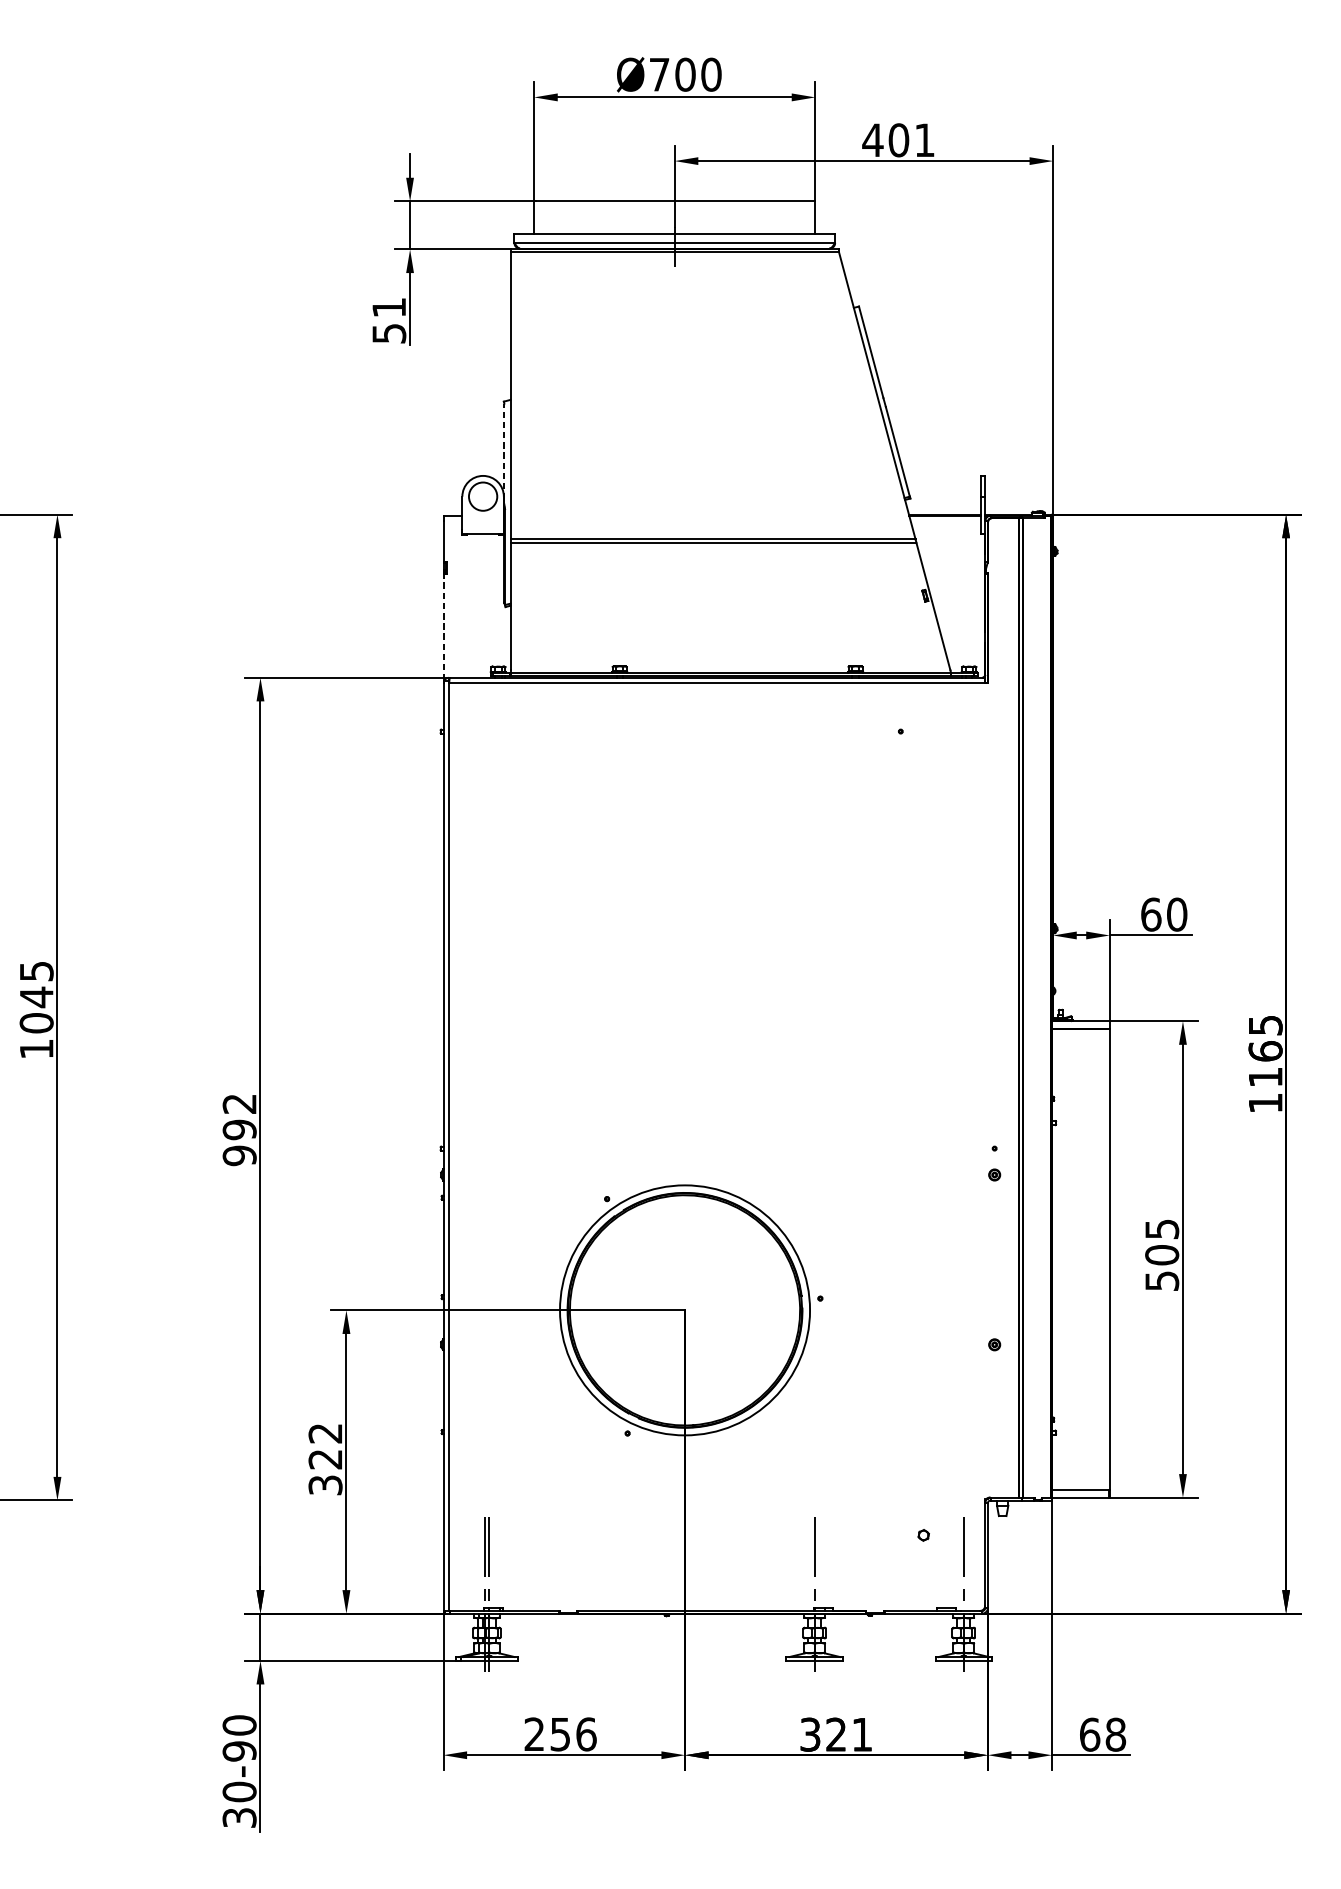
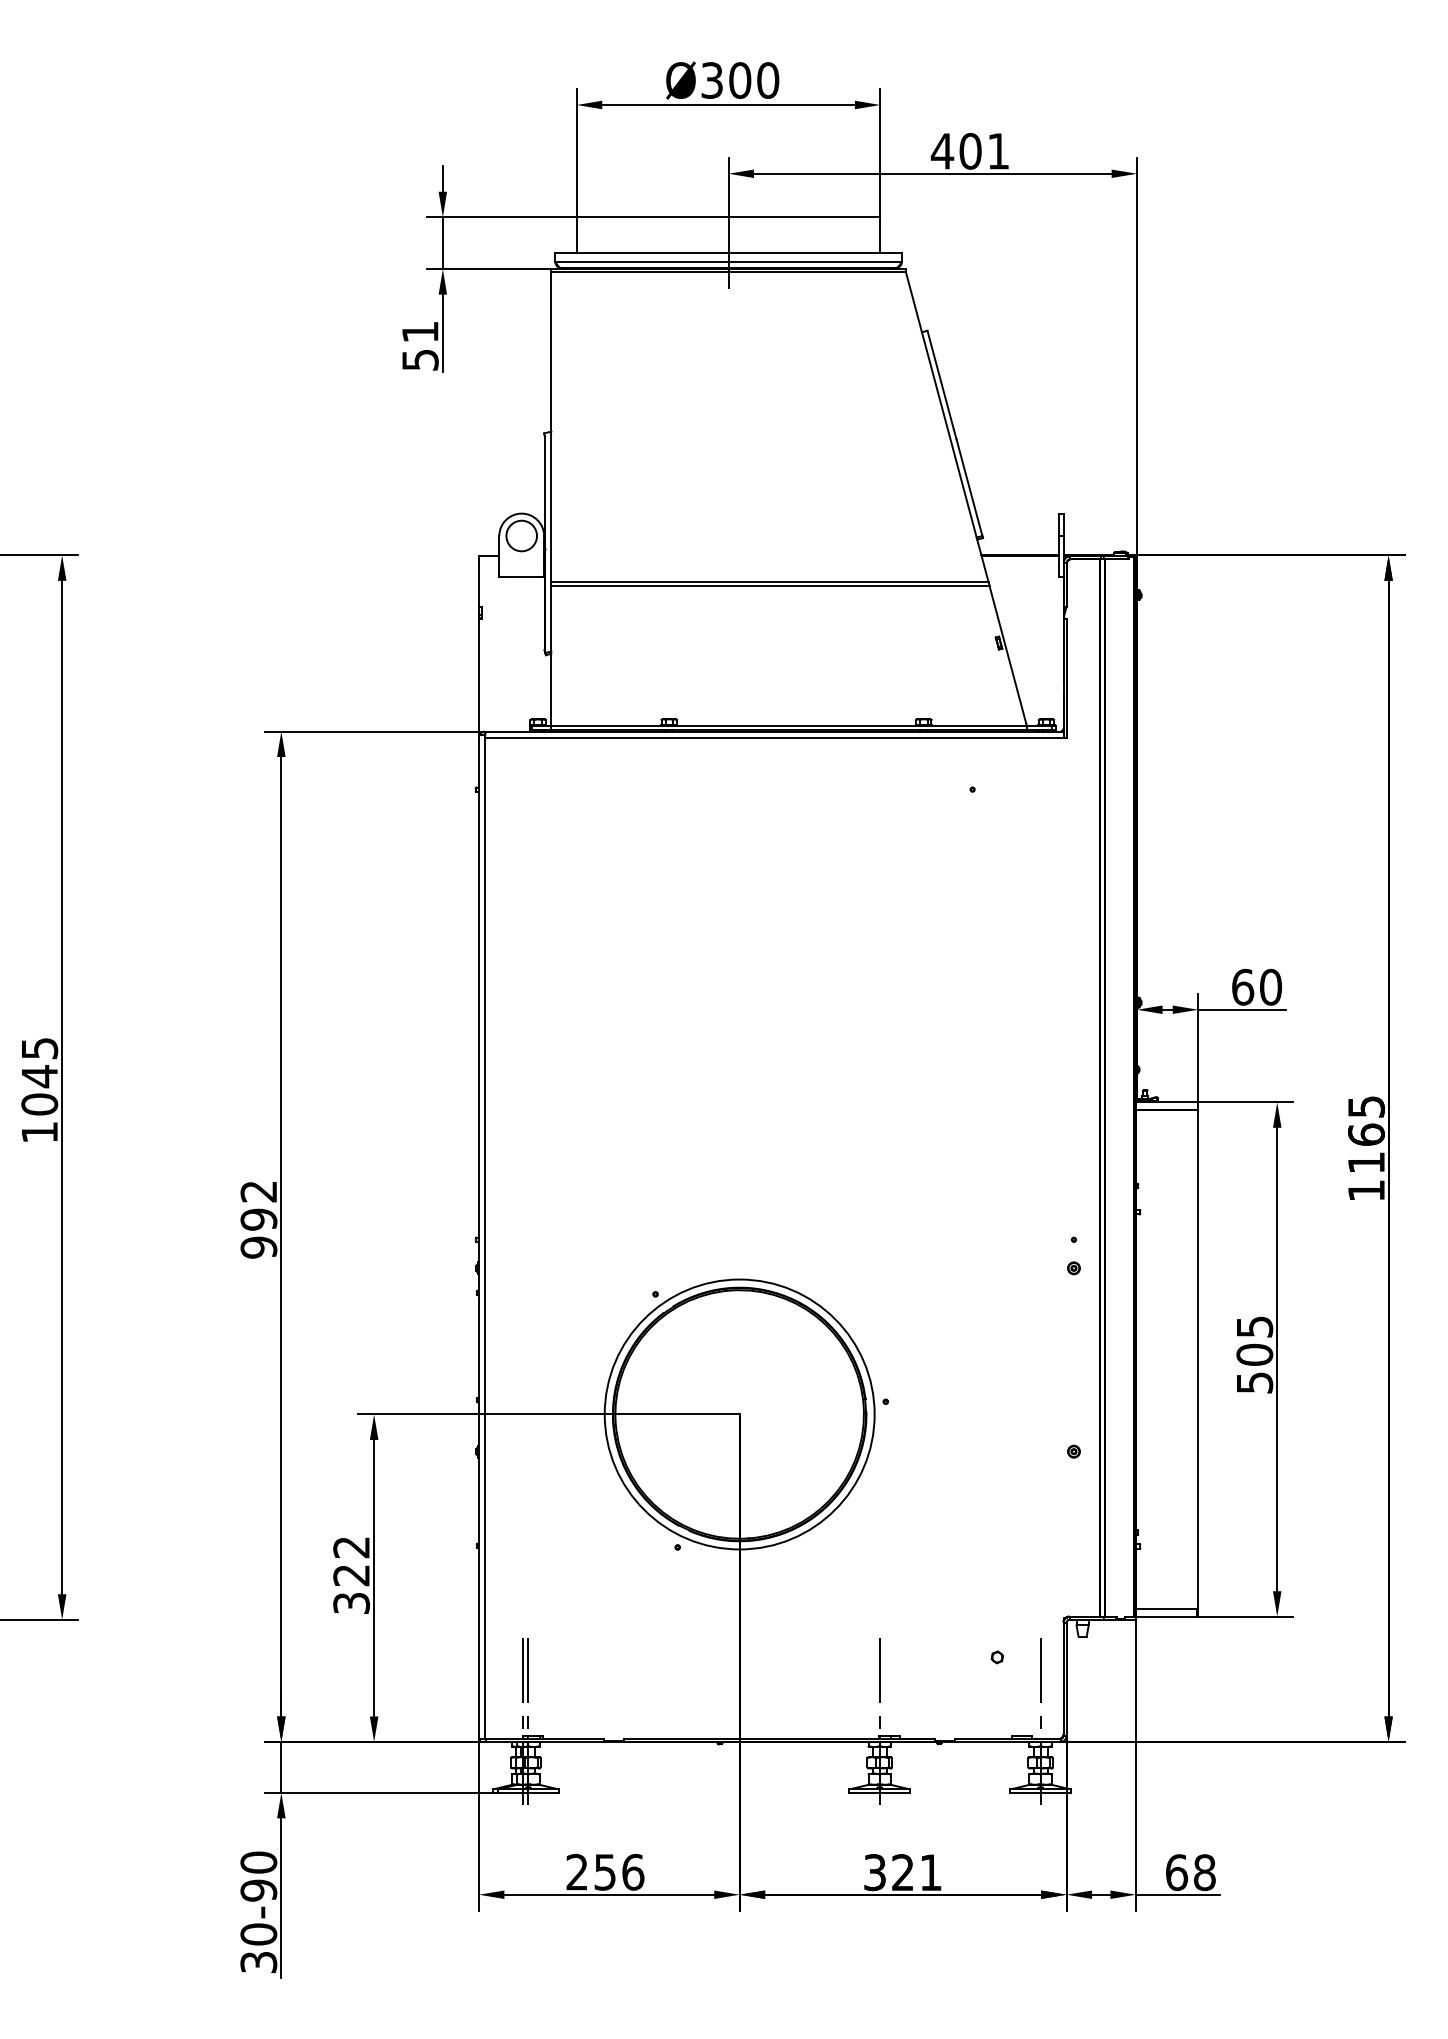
text: (658, 74) -> (711, 80), Ø700 -> Ø300
line: (504, 451) -> (544, 487), dashed -> solid
line: (443, 626) -> (478, 676), dashed -> solid

